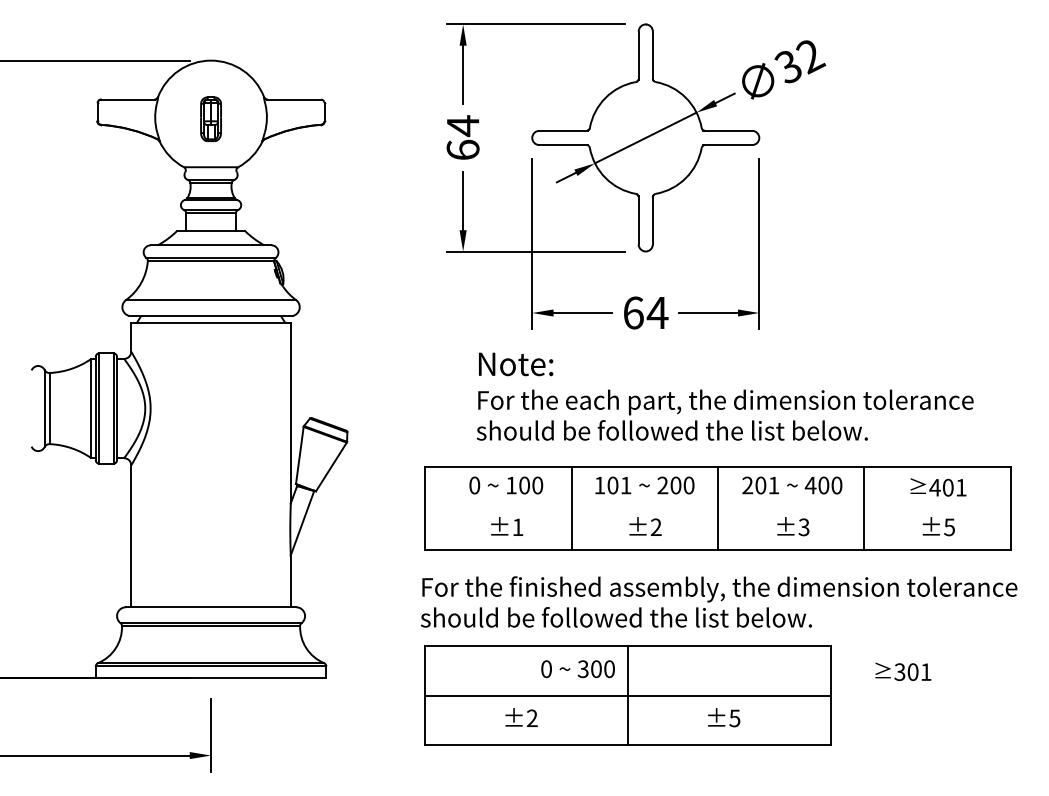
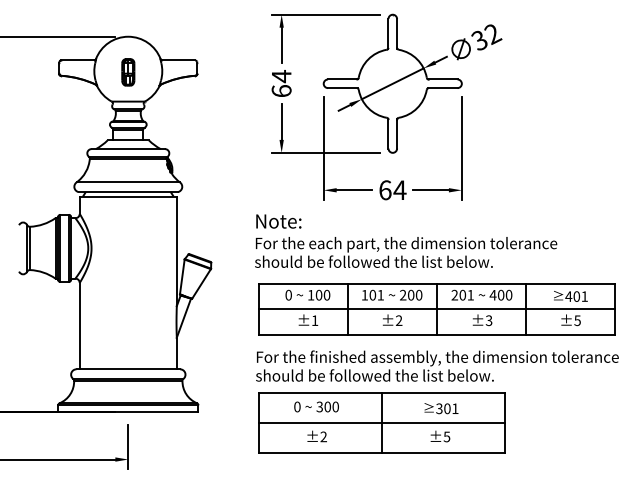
text: (725, 395) -> (406, 240), moved
line: (717, 508) -> (436, 309), added
text: (577, 668) -> (316, 406), moved
text: (903, 671) -> (441, 408), moved

